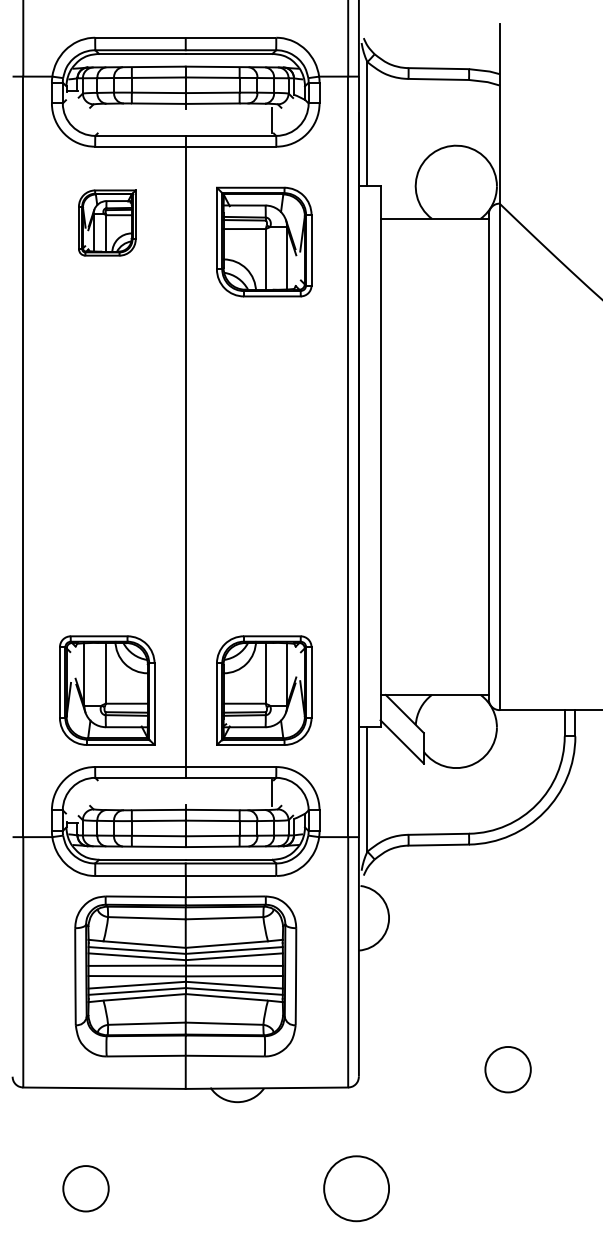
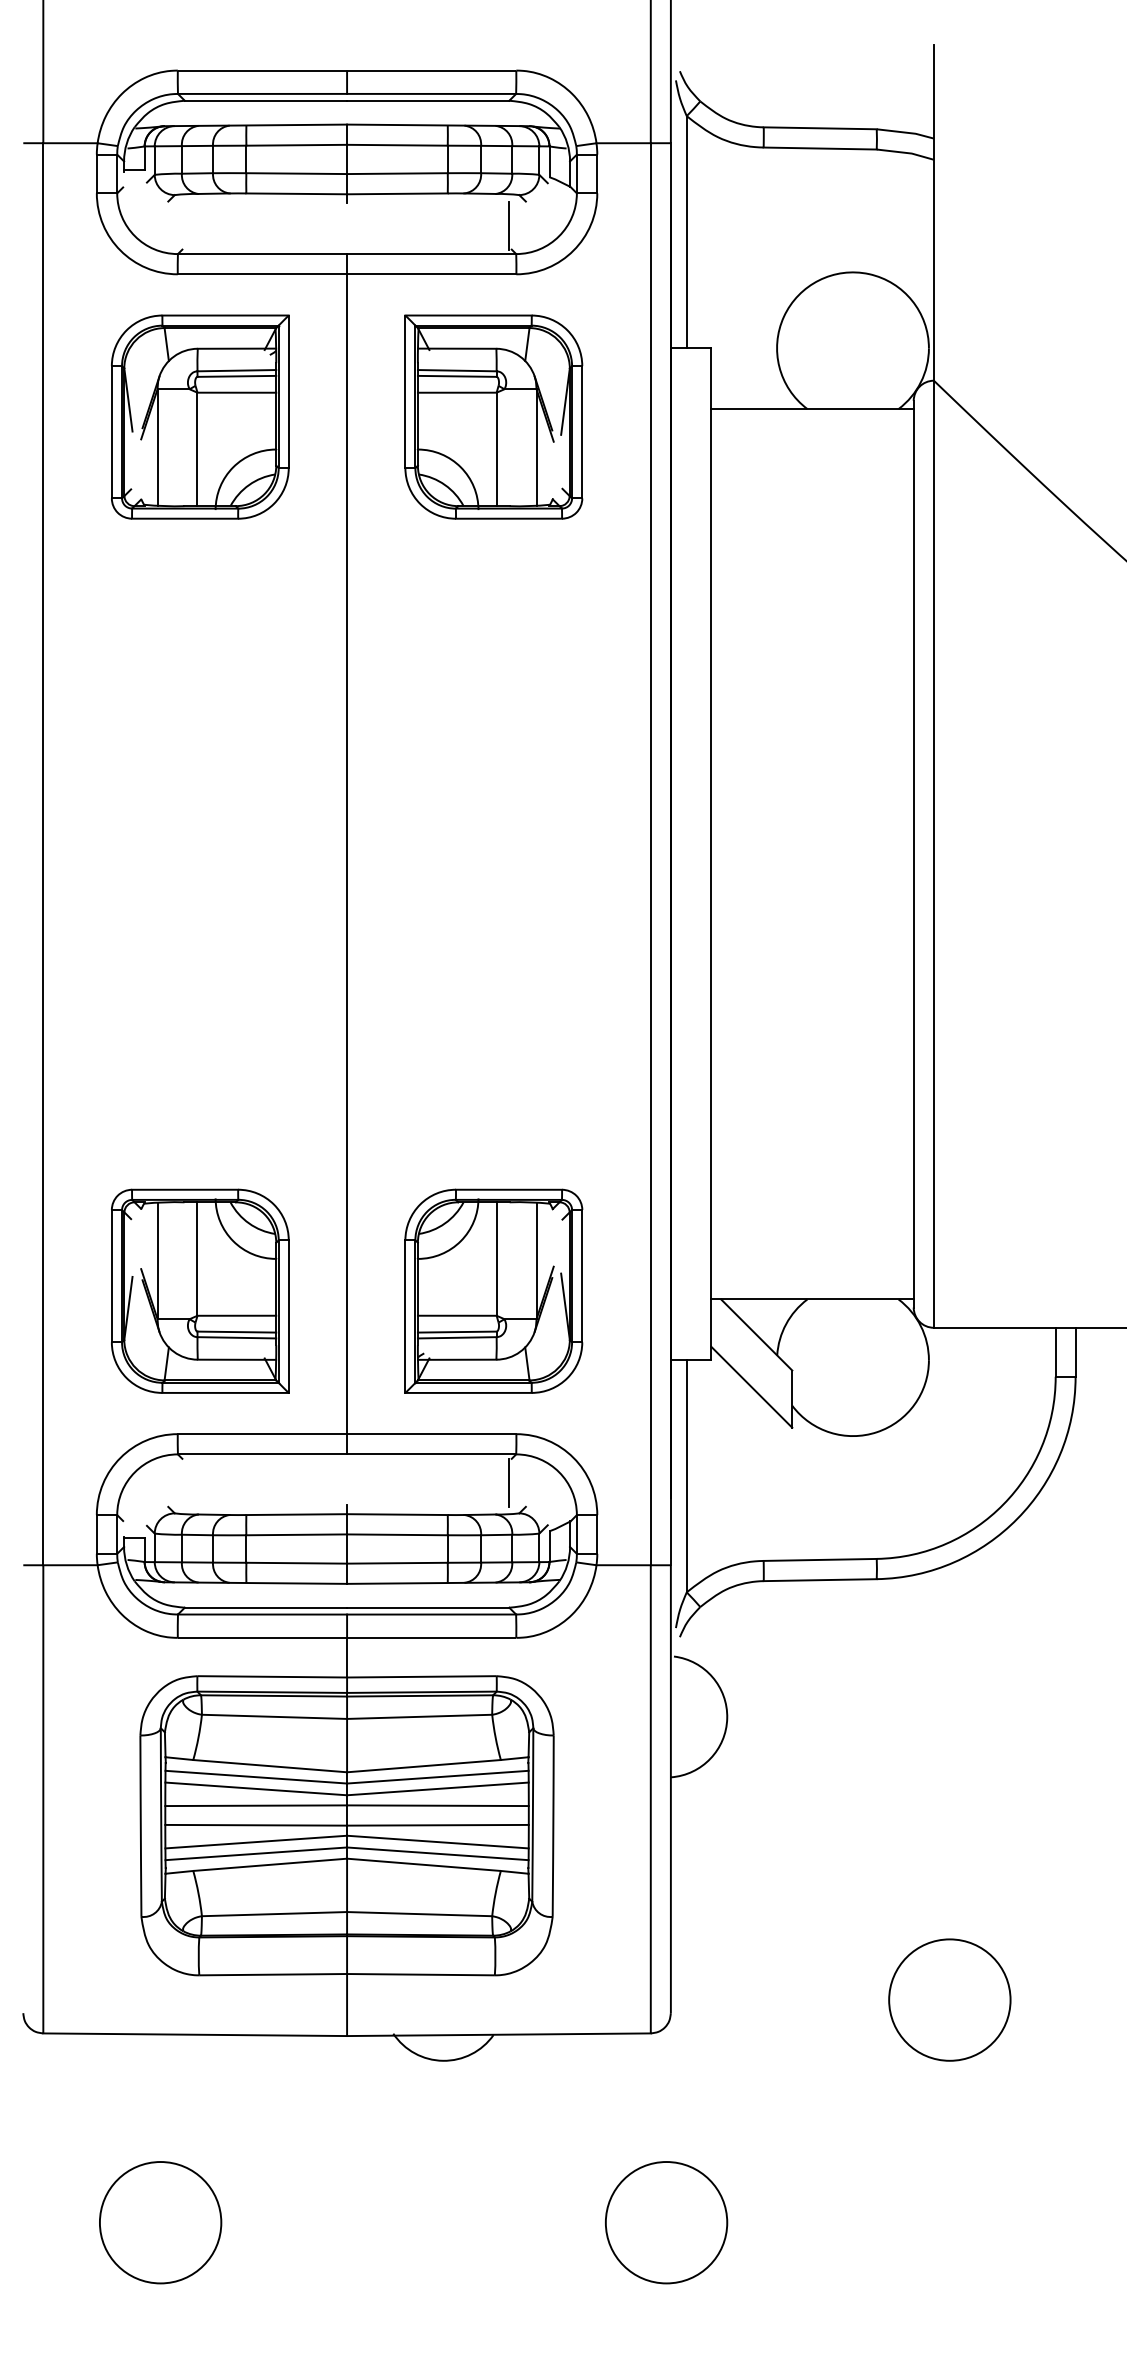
part: (107, 222) -> (200, 415), size x1.67
part: (264, 241) -> (494, 415), moved
circle: (507, 1069) -> (948, 1999), size x1.43
circle: (85, 1188) -> (159, 2222), size x1.43

